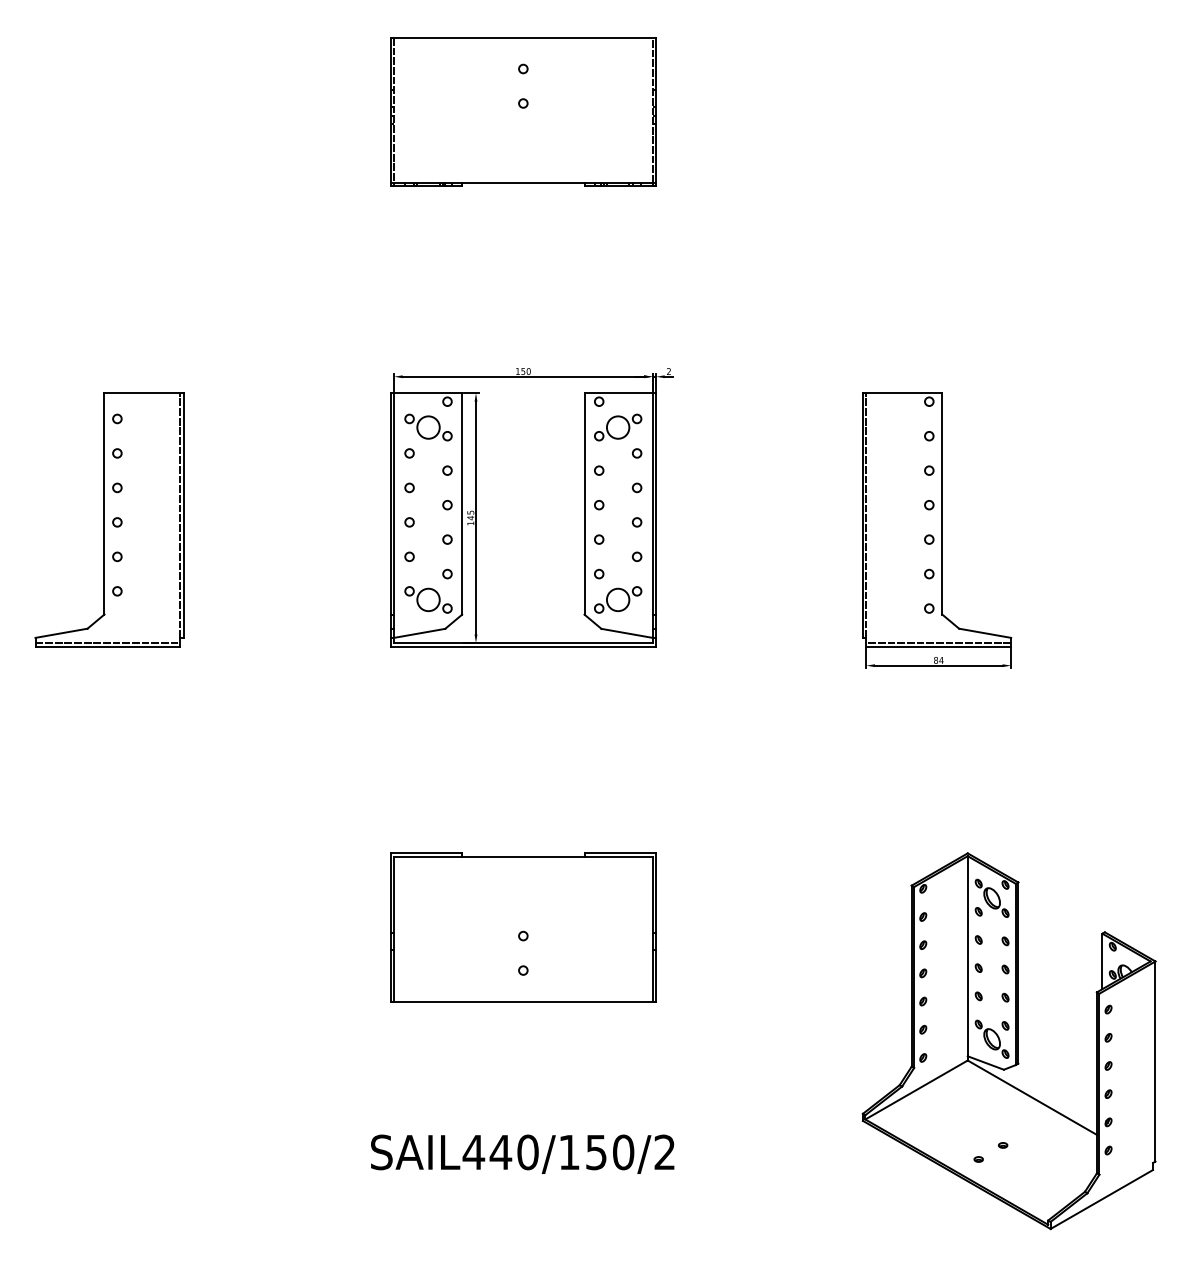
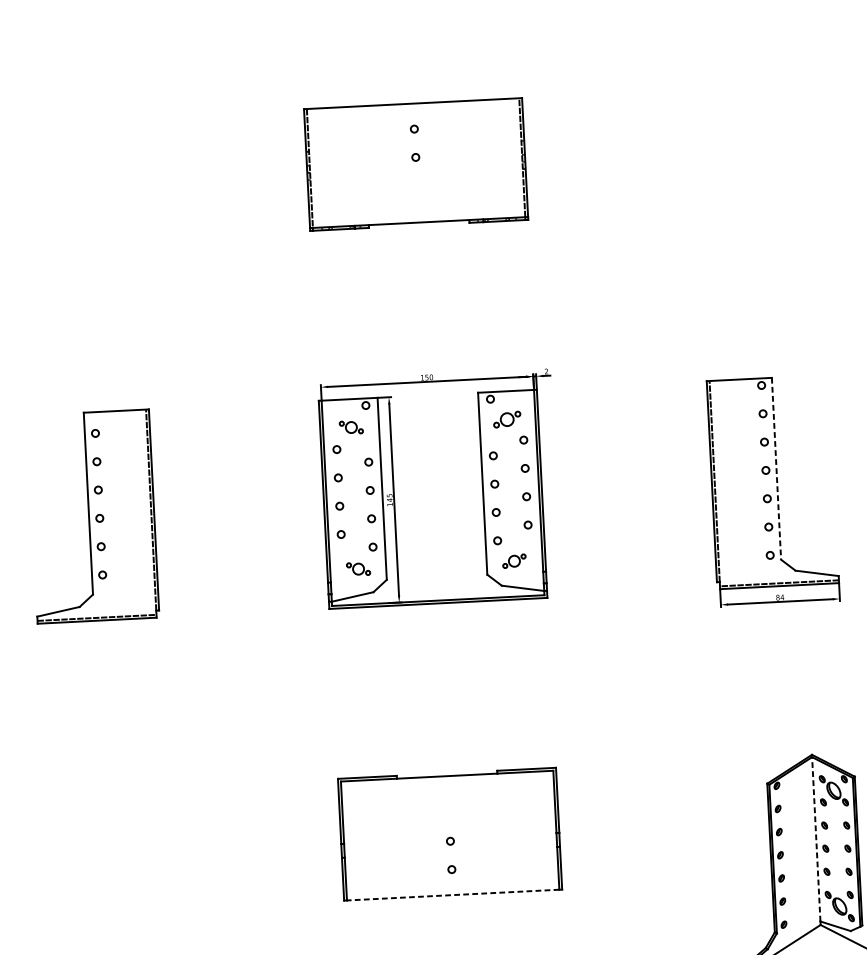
part: (428, 427) -> (351, 427), size x0.6
part: (618, 427) -> (507, 419), size x0.7
line: (942, 503) -> (776, 468), solid -> dashed
part: (428, 599) -> (358, 568), size x0.6
part: (618, 599) -> (514, 560), size x0.6
line: (967, 955) -> (816, 838), solid -> dashed
line: (522, 1001) -> (452, 895), solid -> dashed

